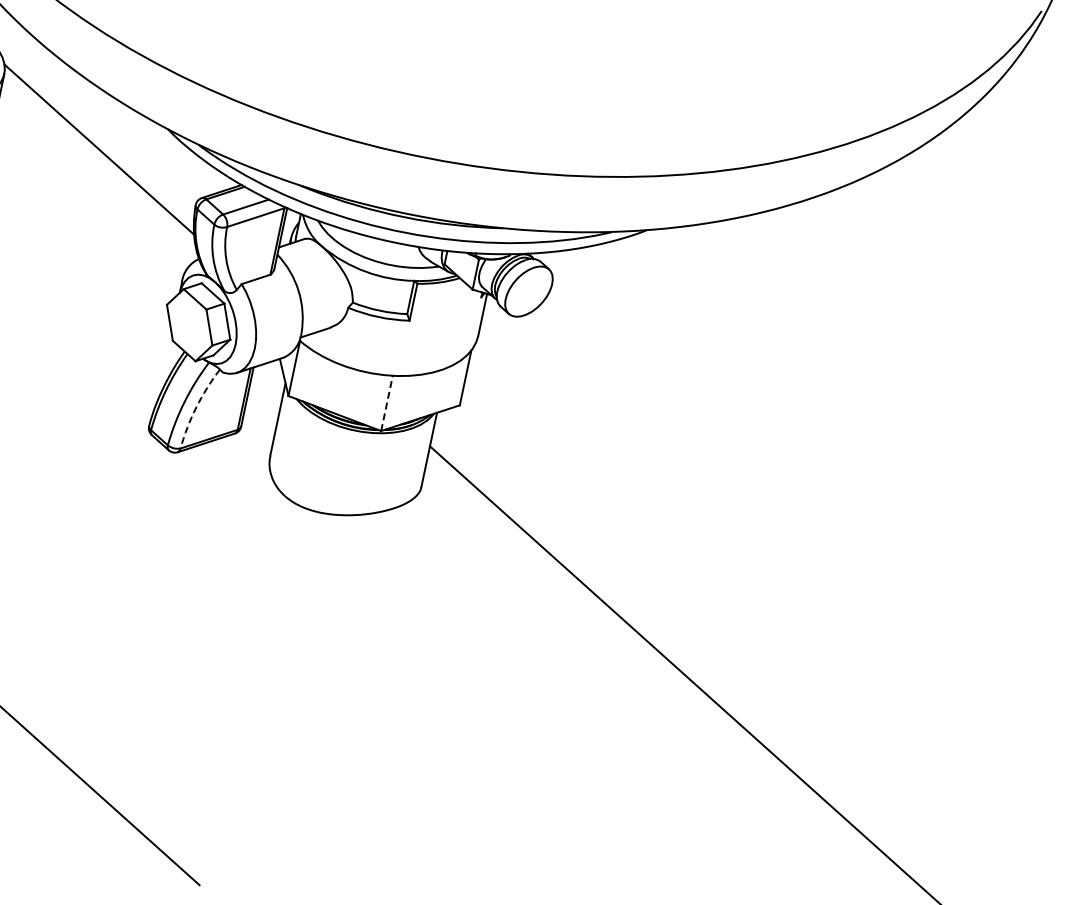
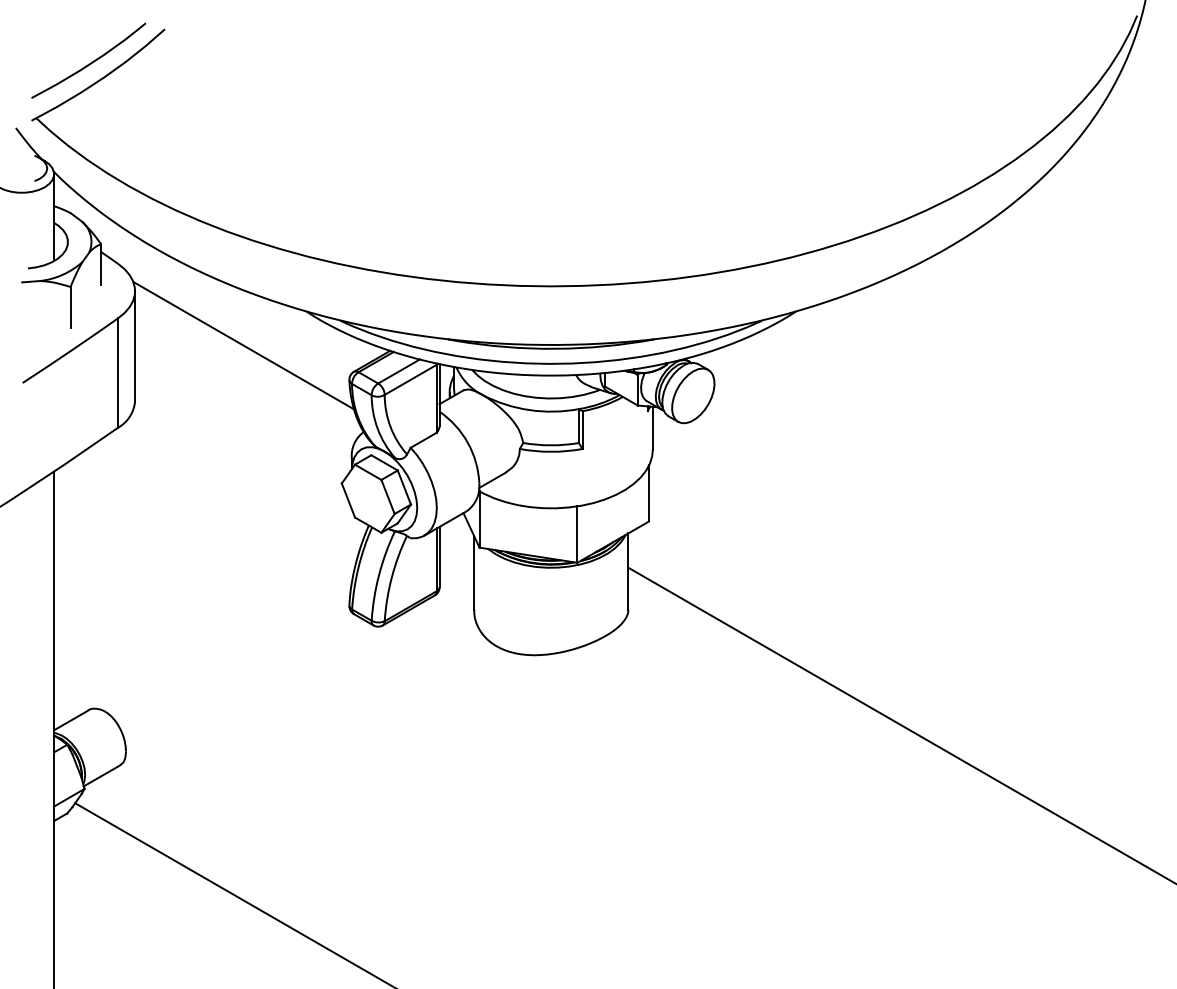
line: (387, 403) -> (577, 534), dashed -> solid
arc: (196, 407) -> (391, 577), dashed -> solid

